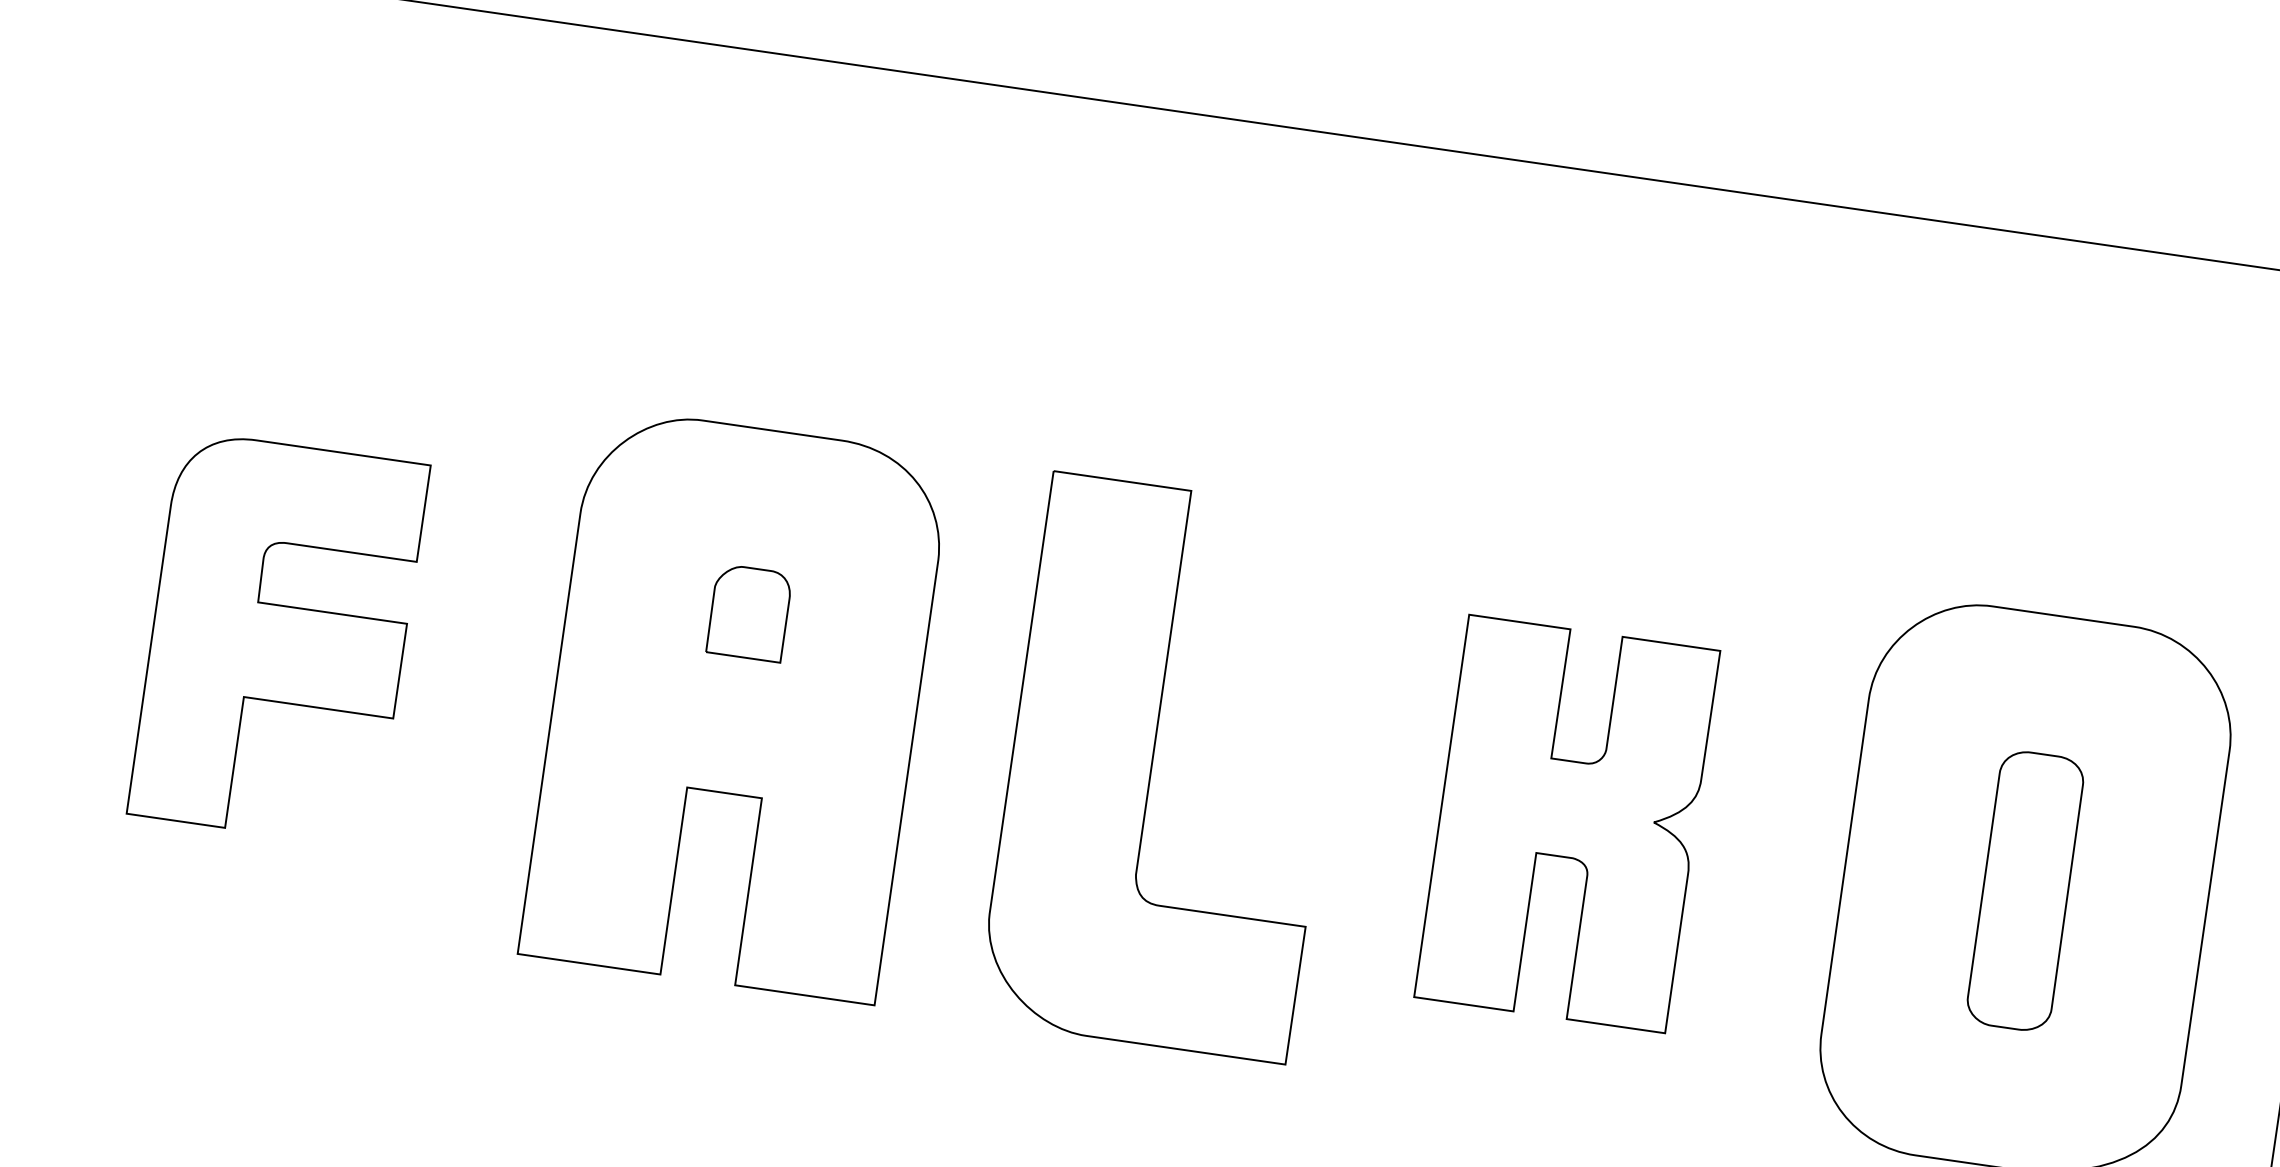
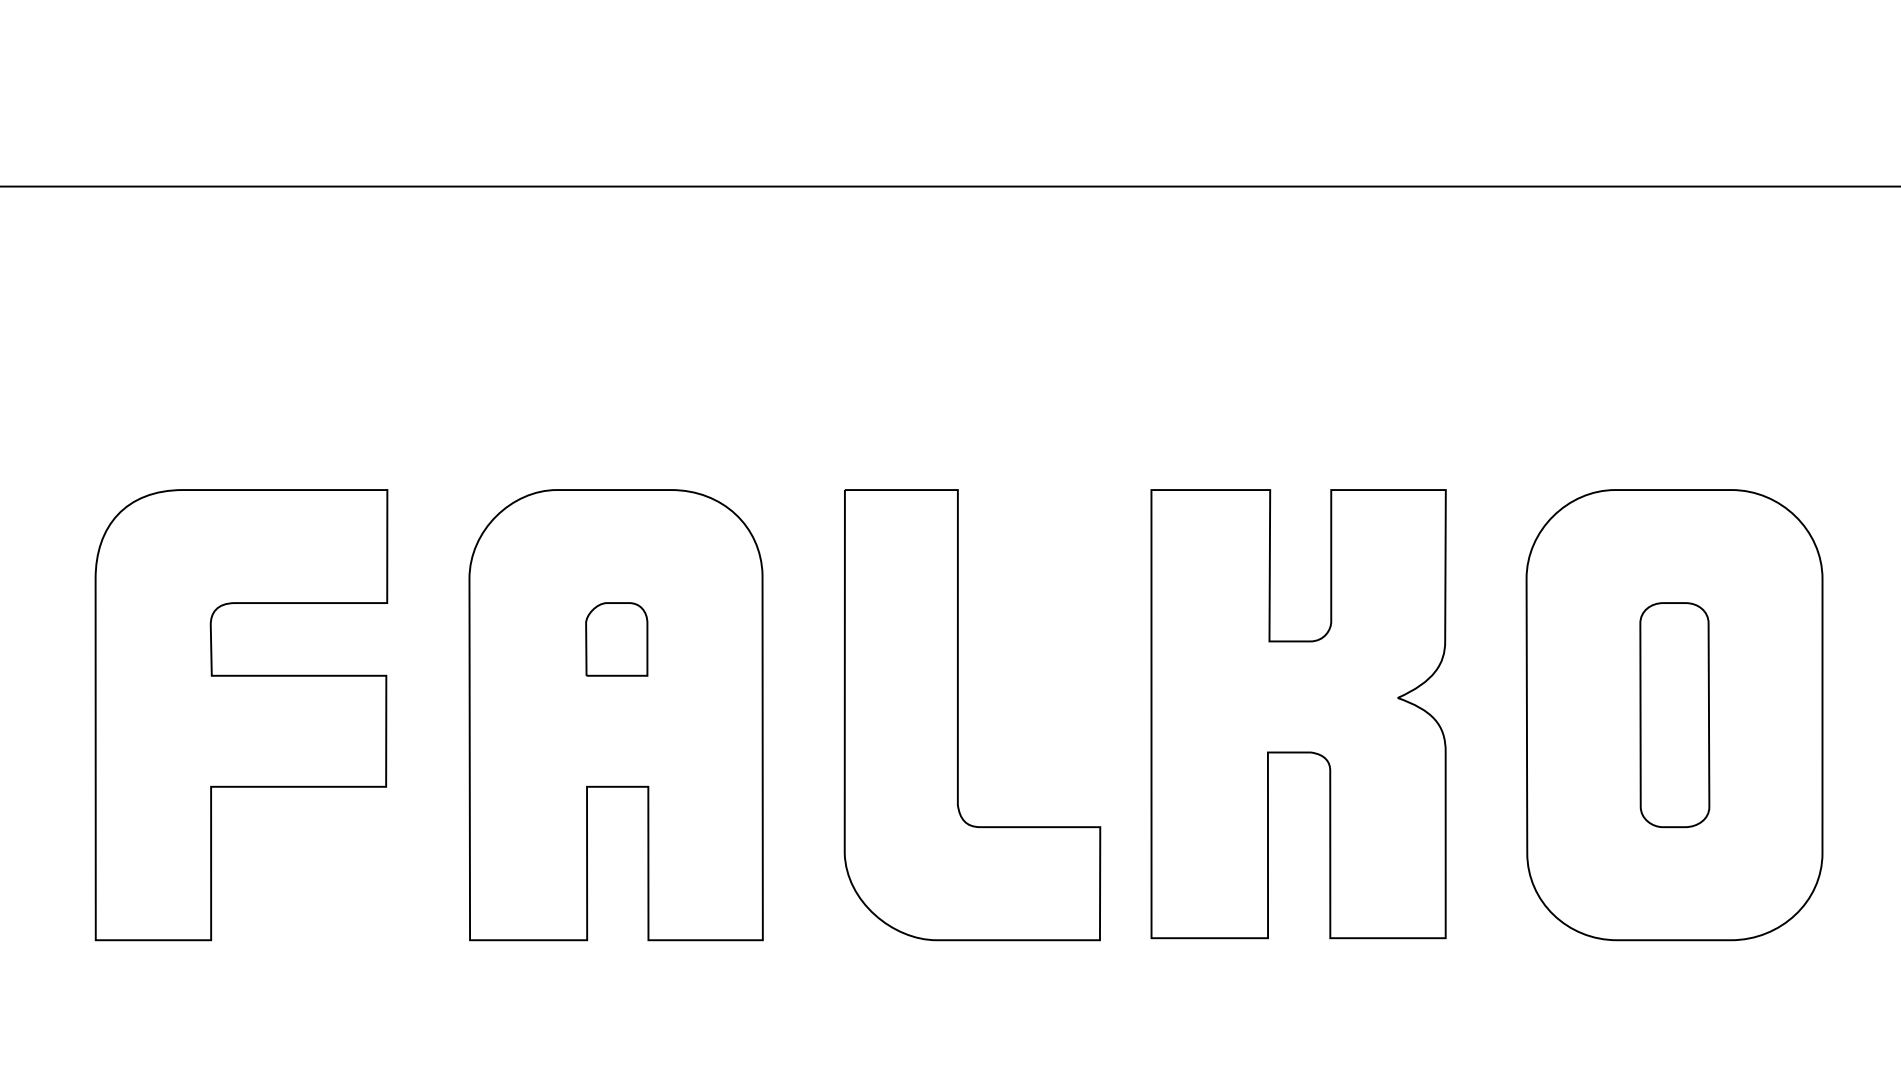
part: (278, 639) -> (241, 715), size x1.43
part: (1567, 824) -> (1298, 714), size x1.43

